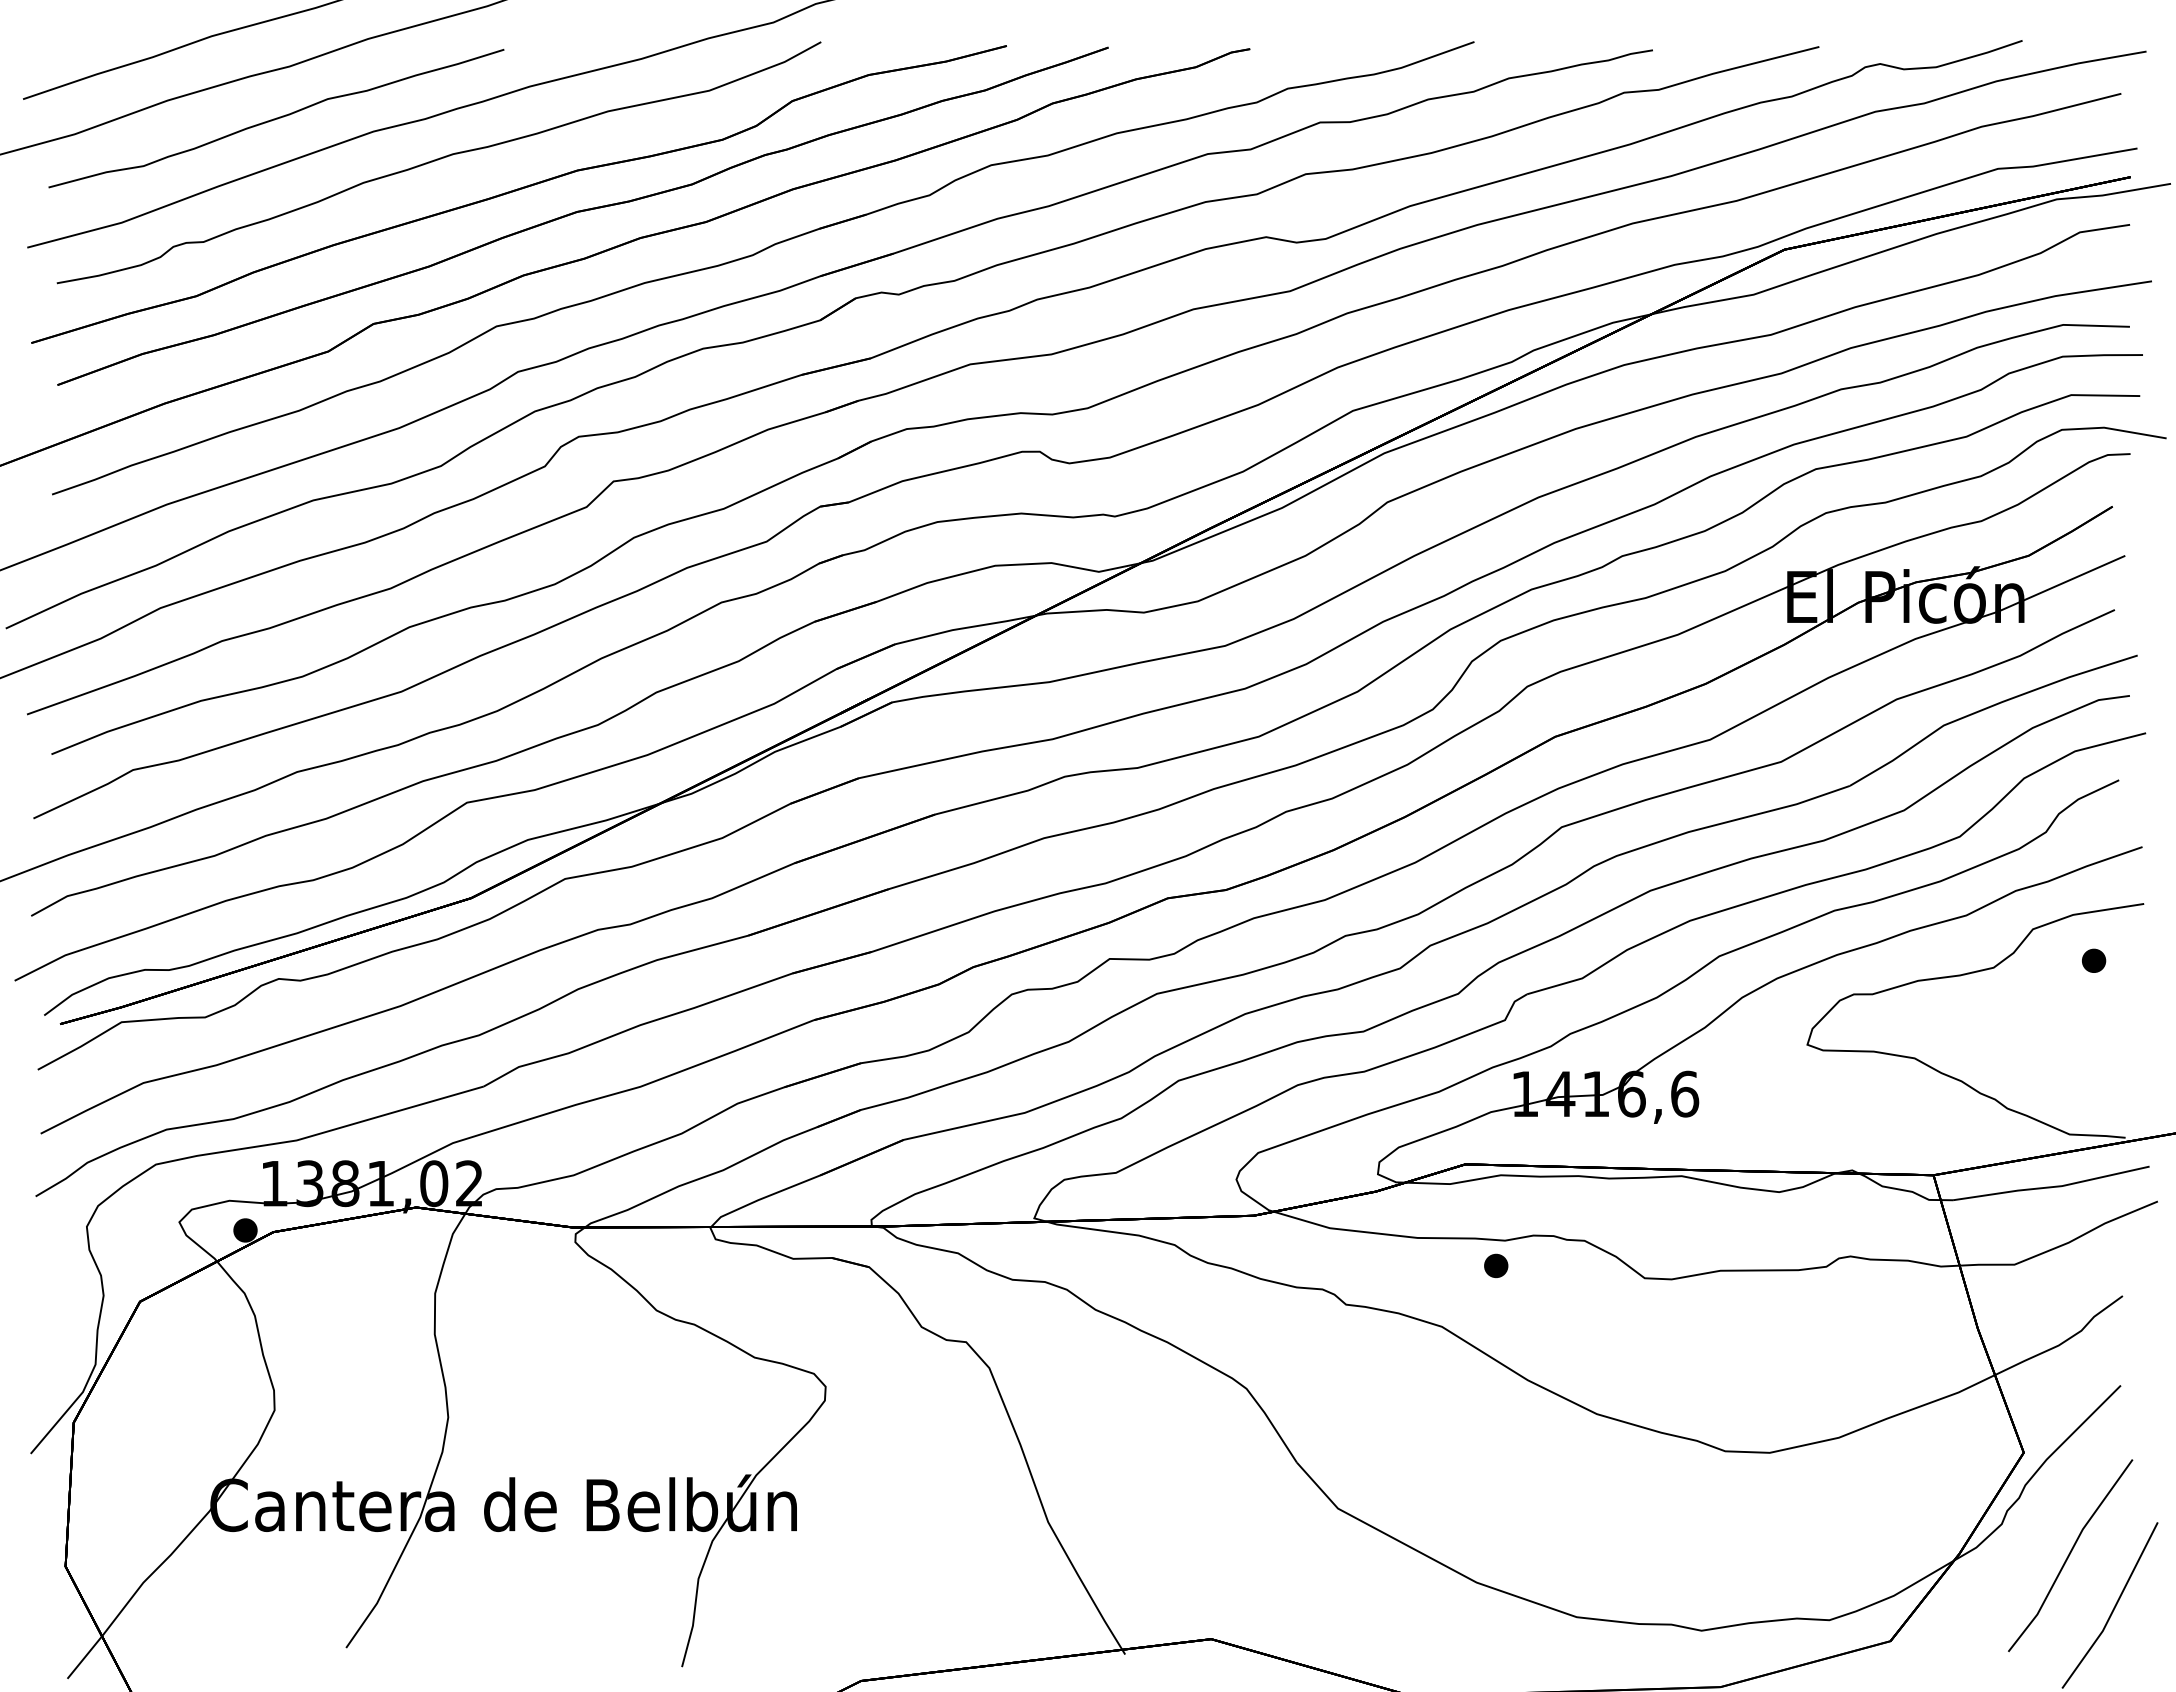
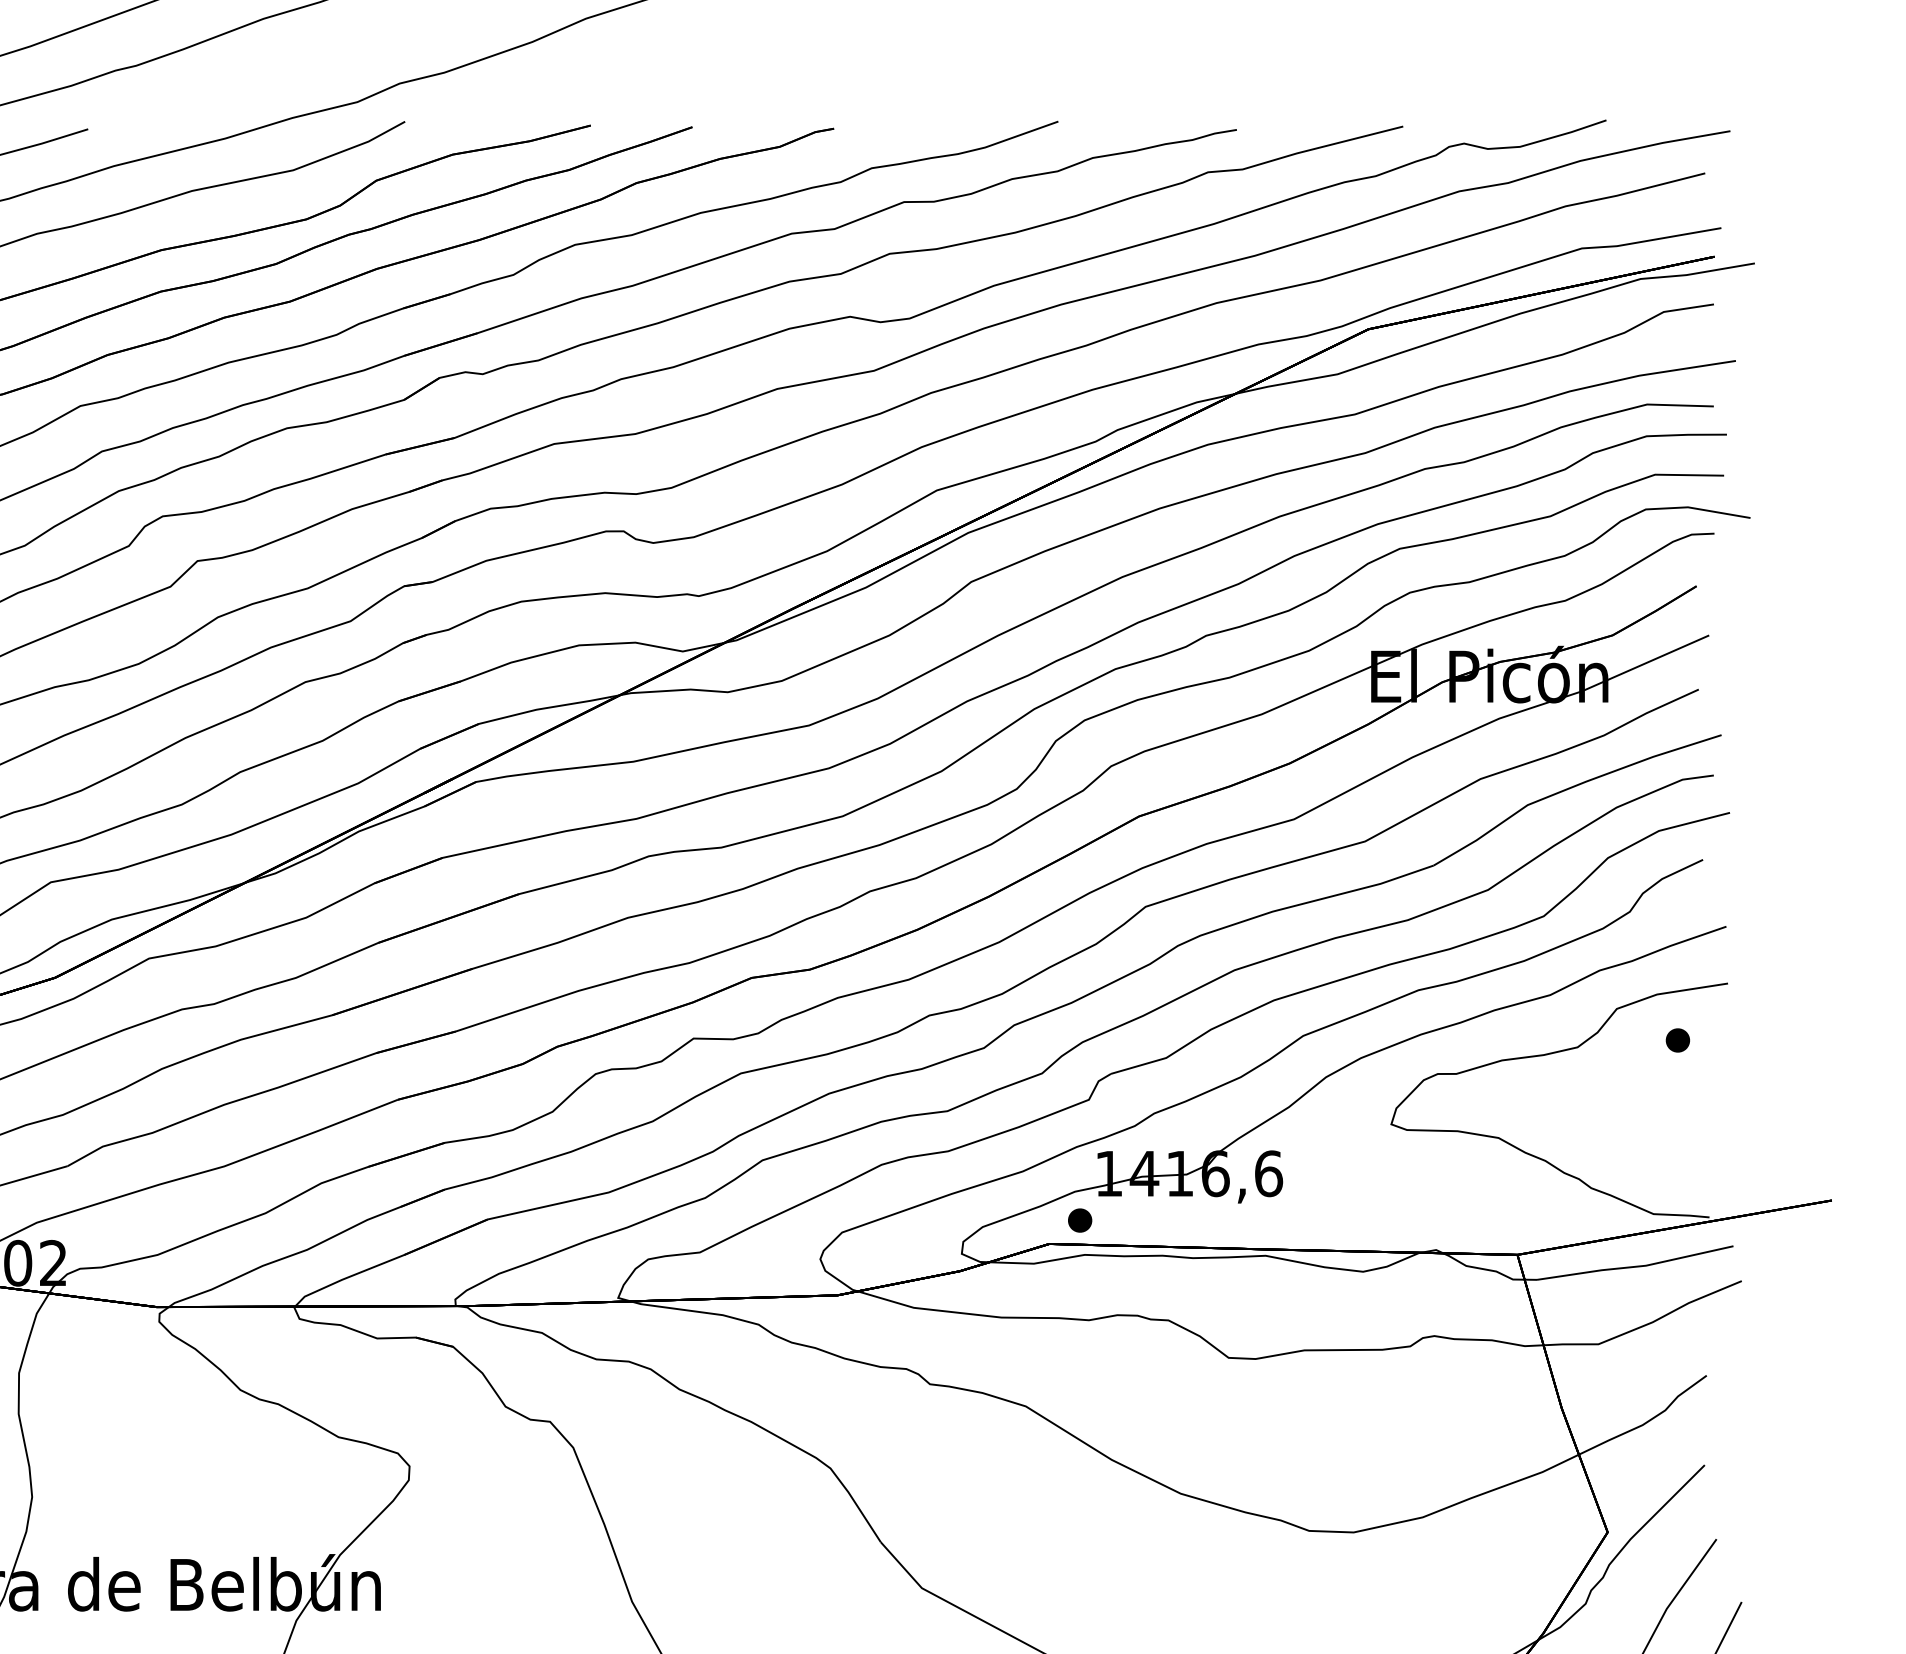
part: (1496, 1265) -> (1080, 1220), moved

